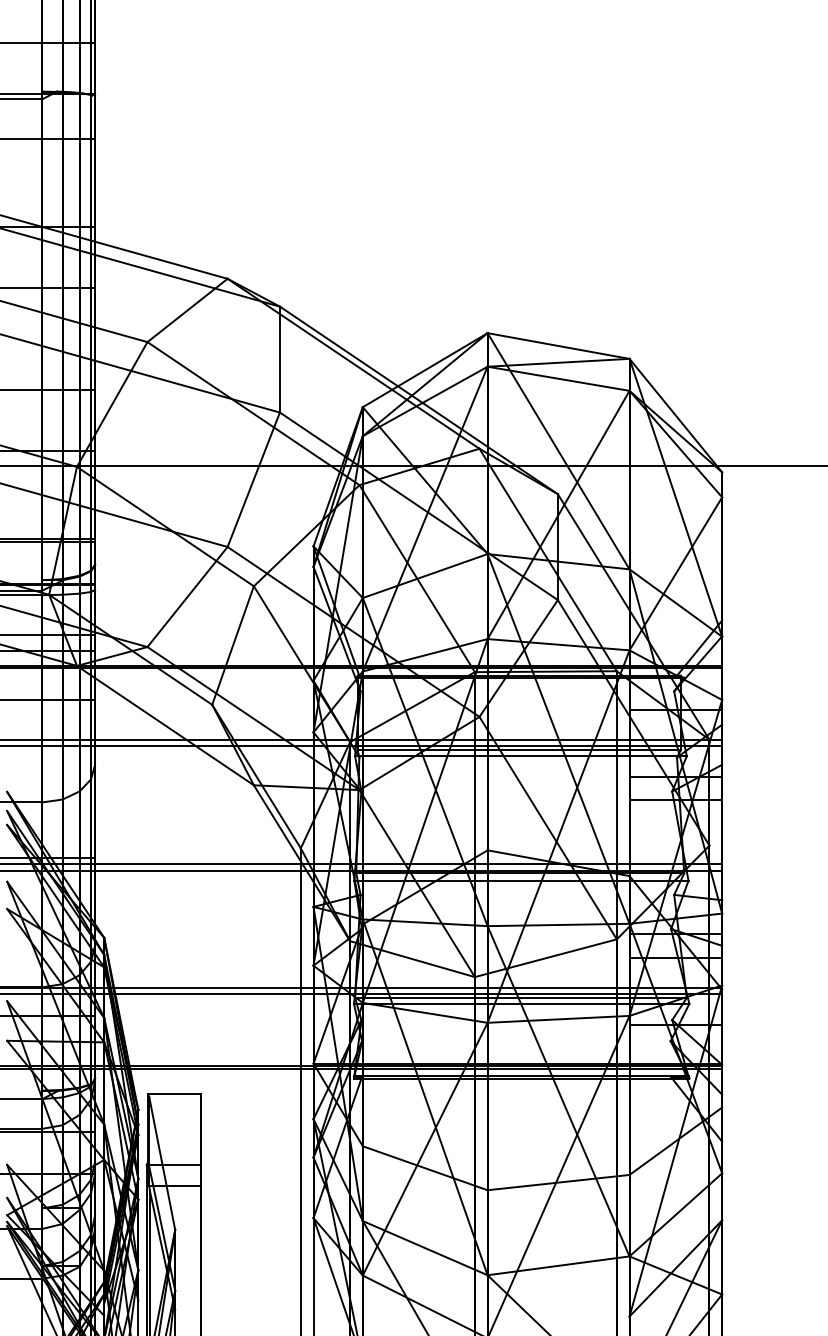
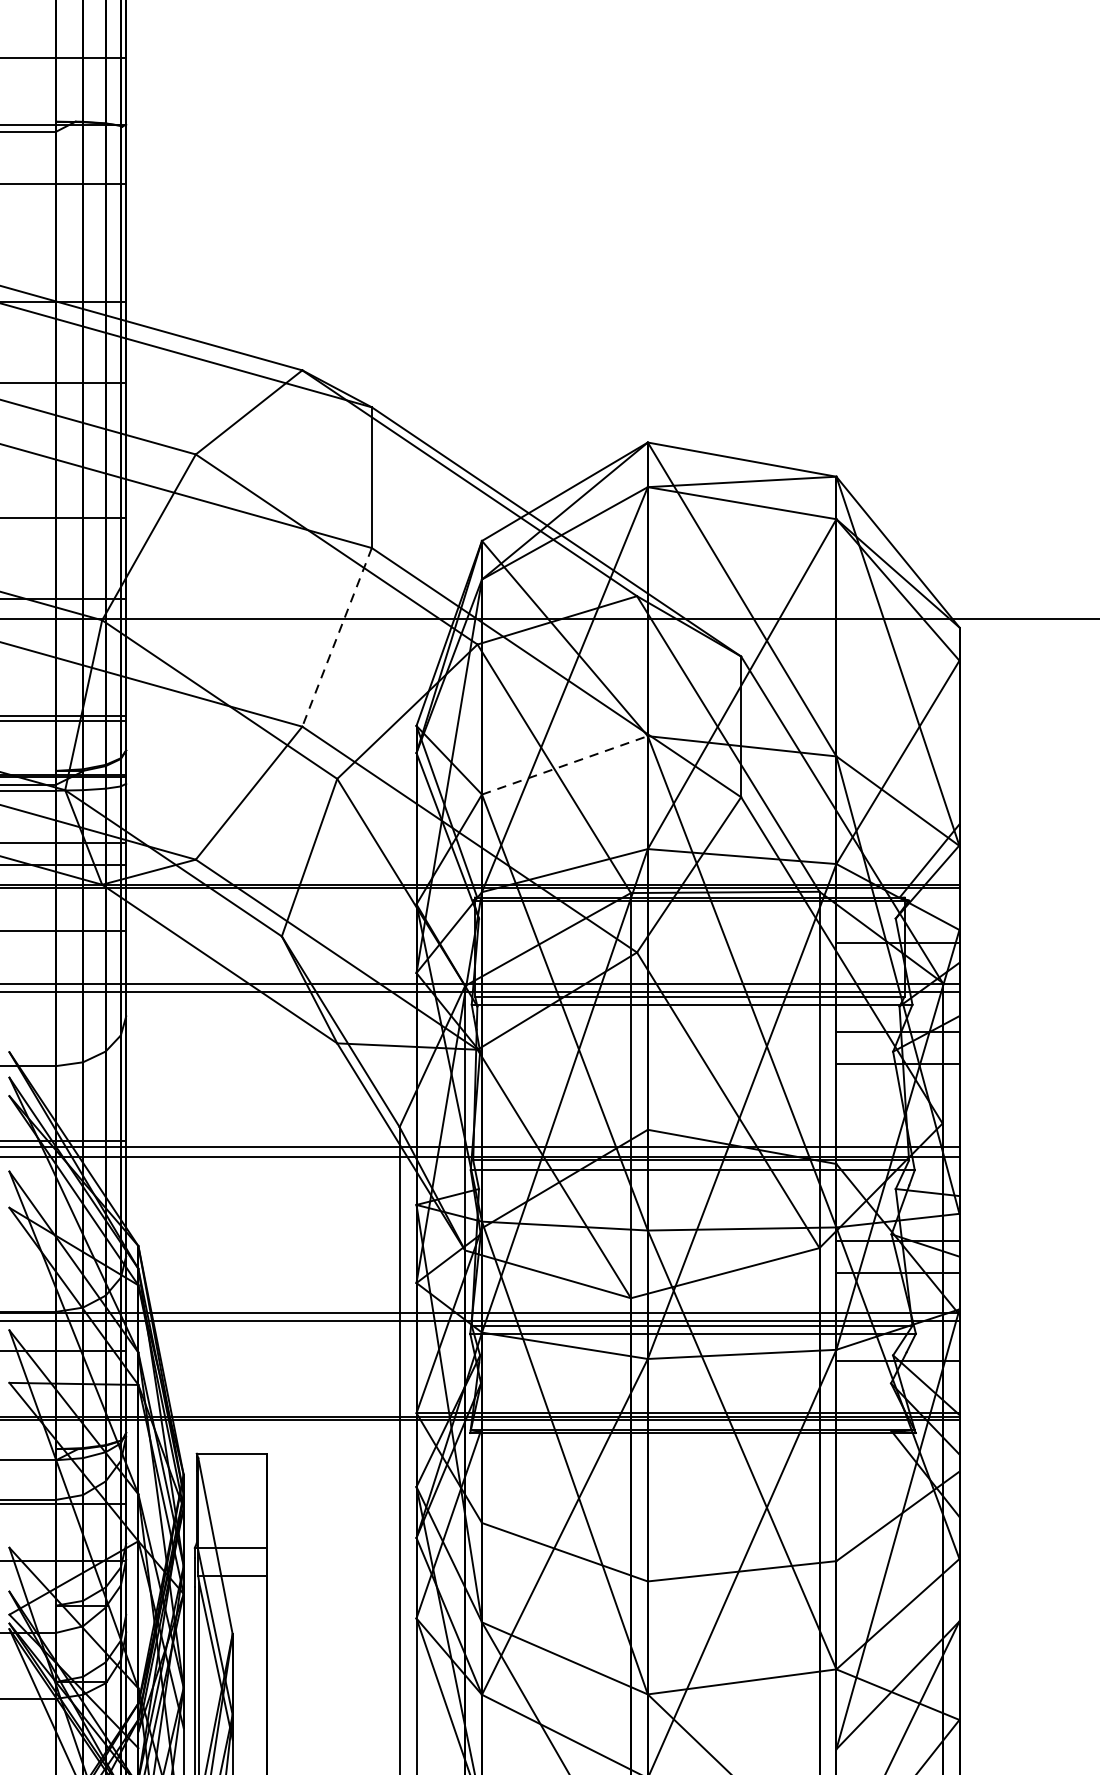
line: (253, 480) -> (336, 638), solid -> dashed
line: (425, 575) -> (565, 764), solid -> dashed

